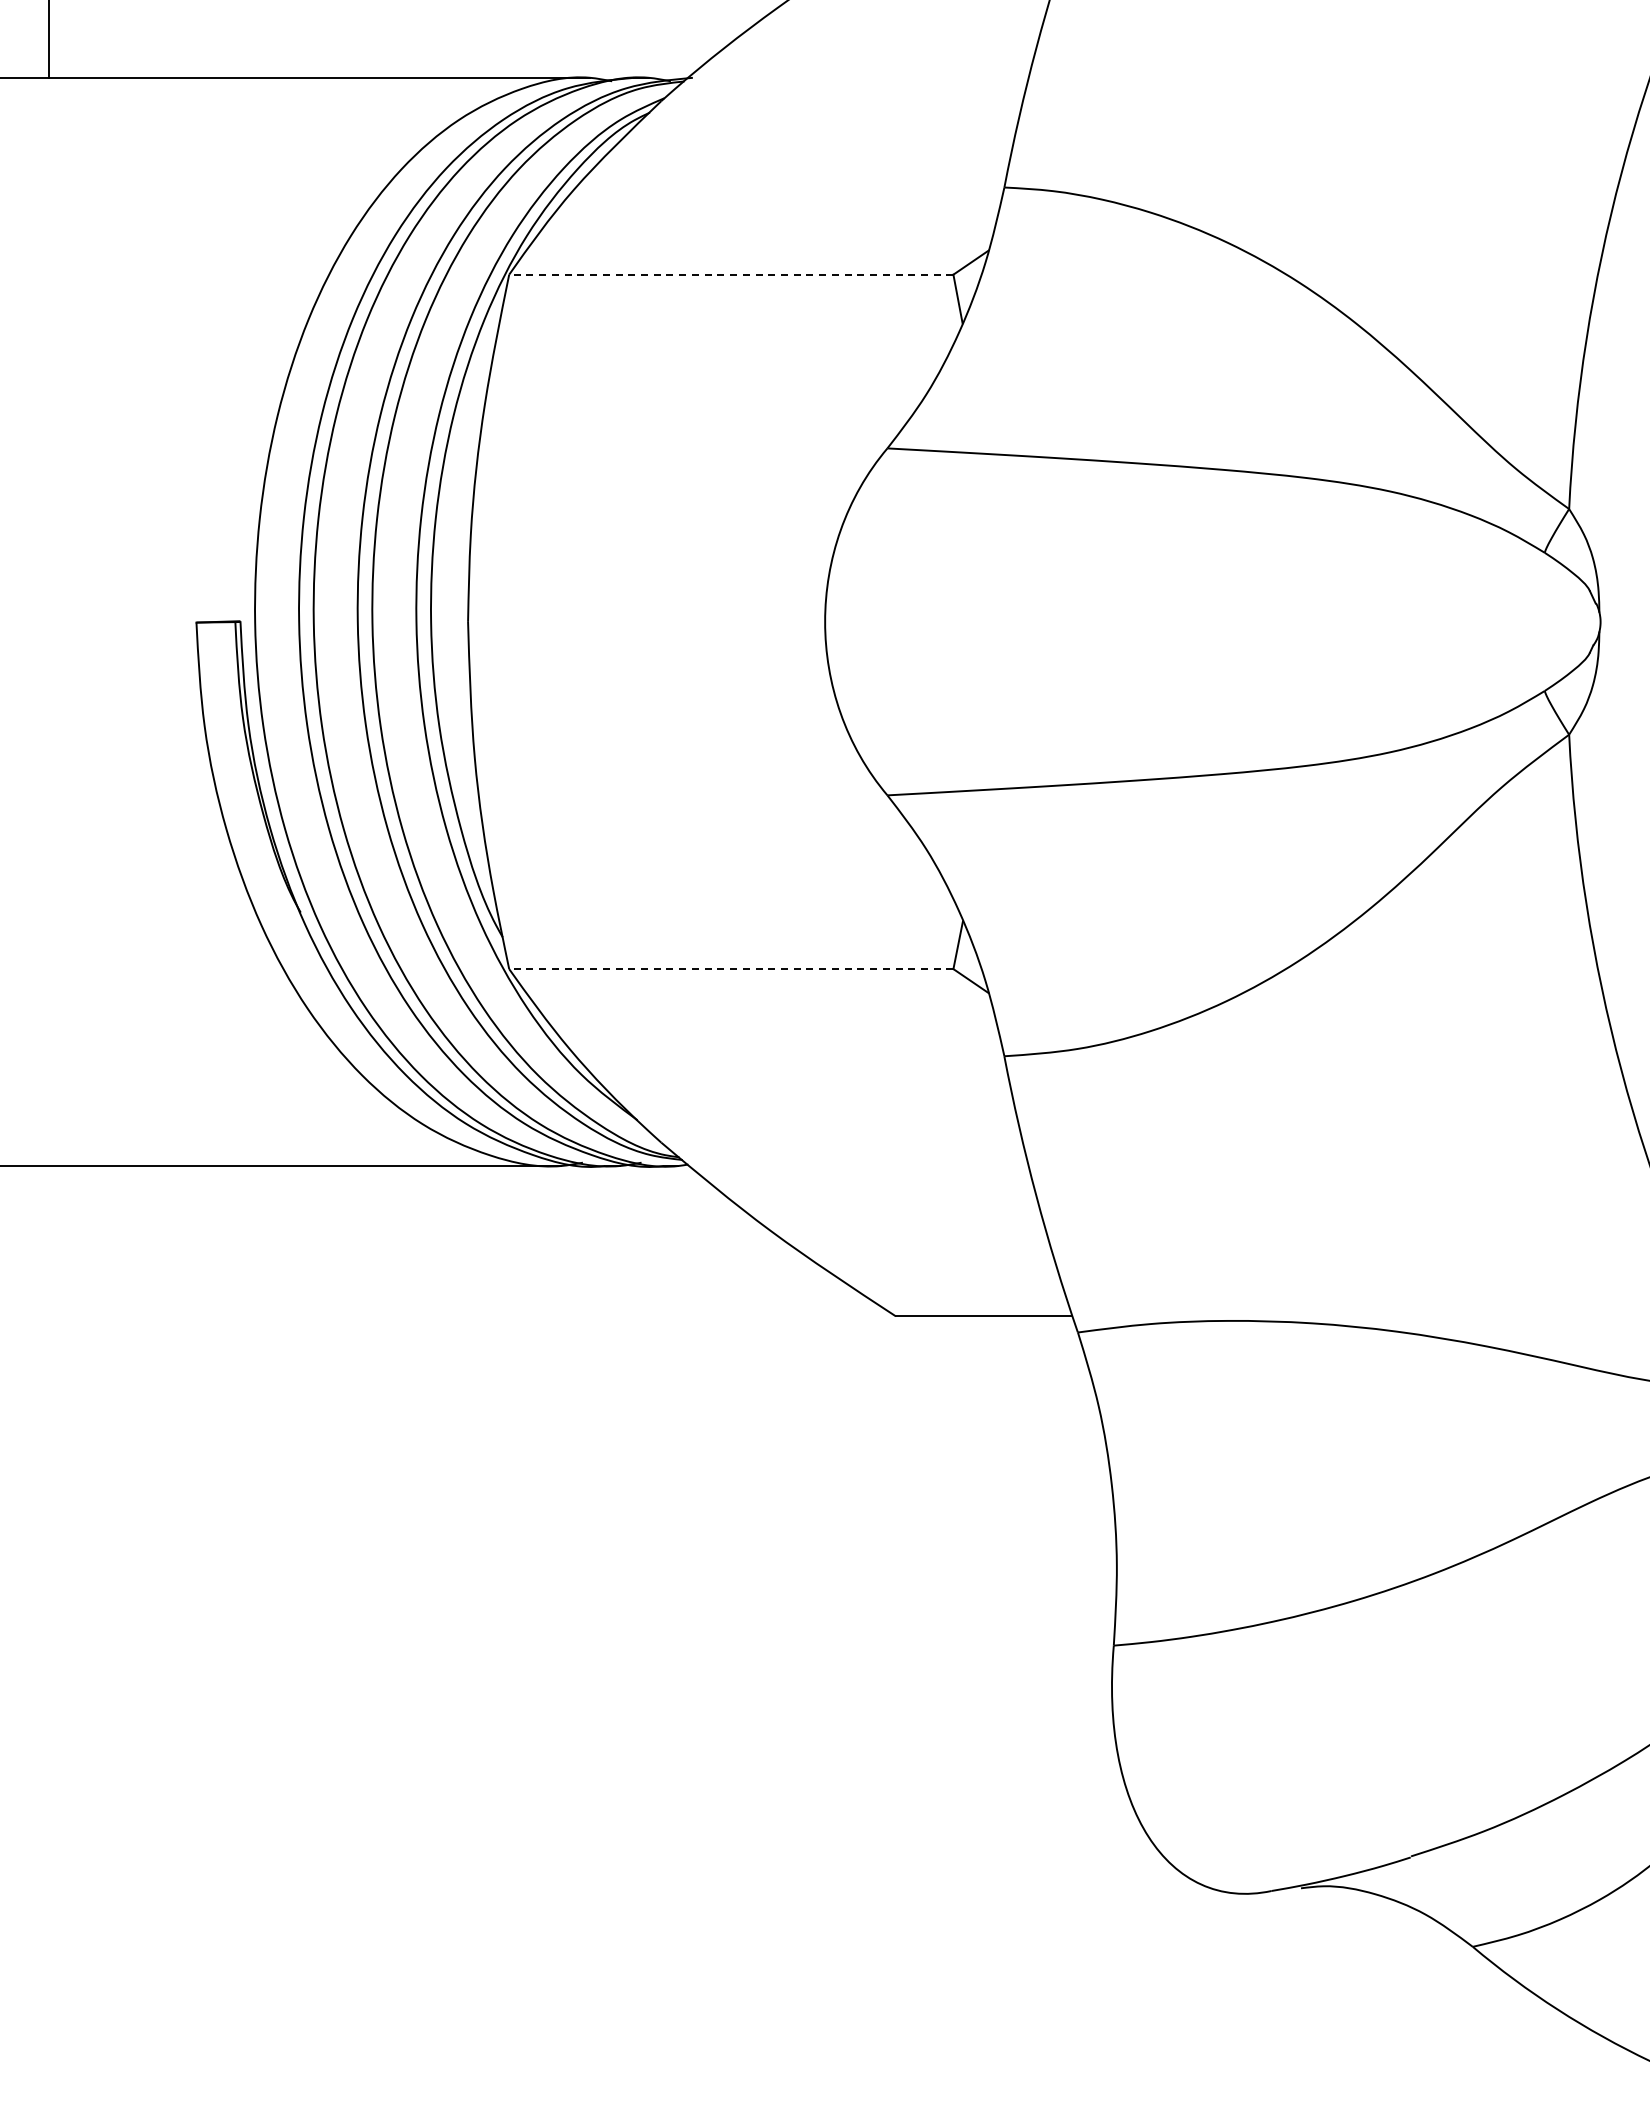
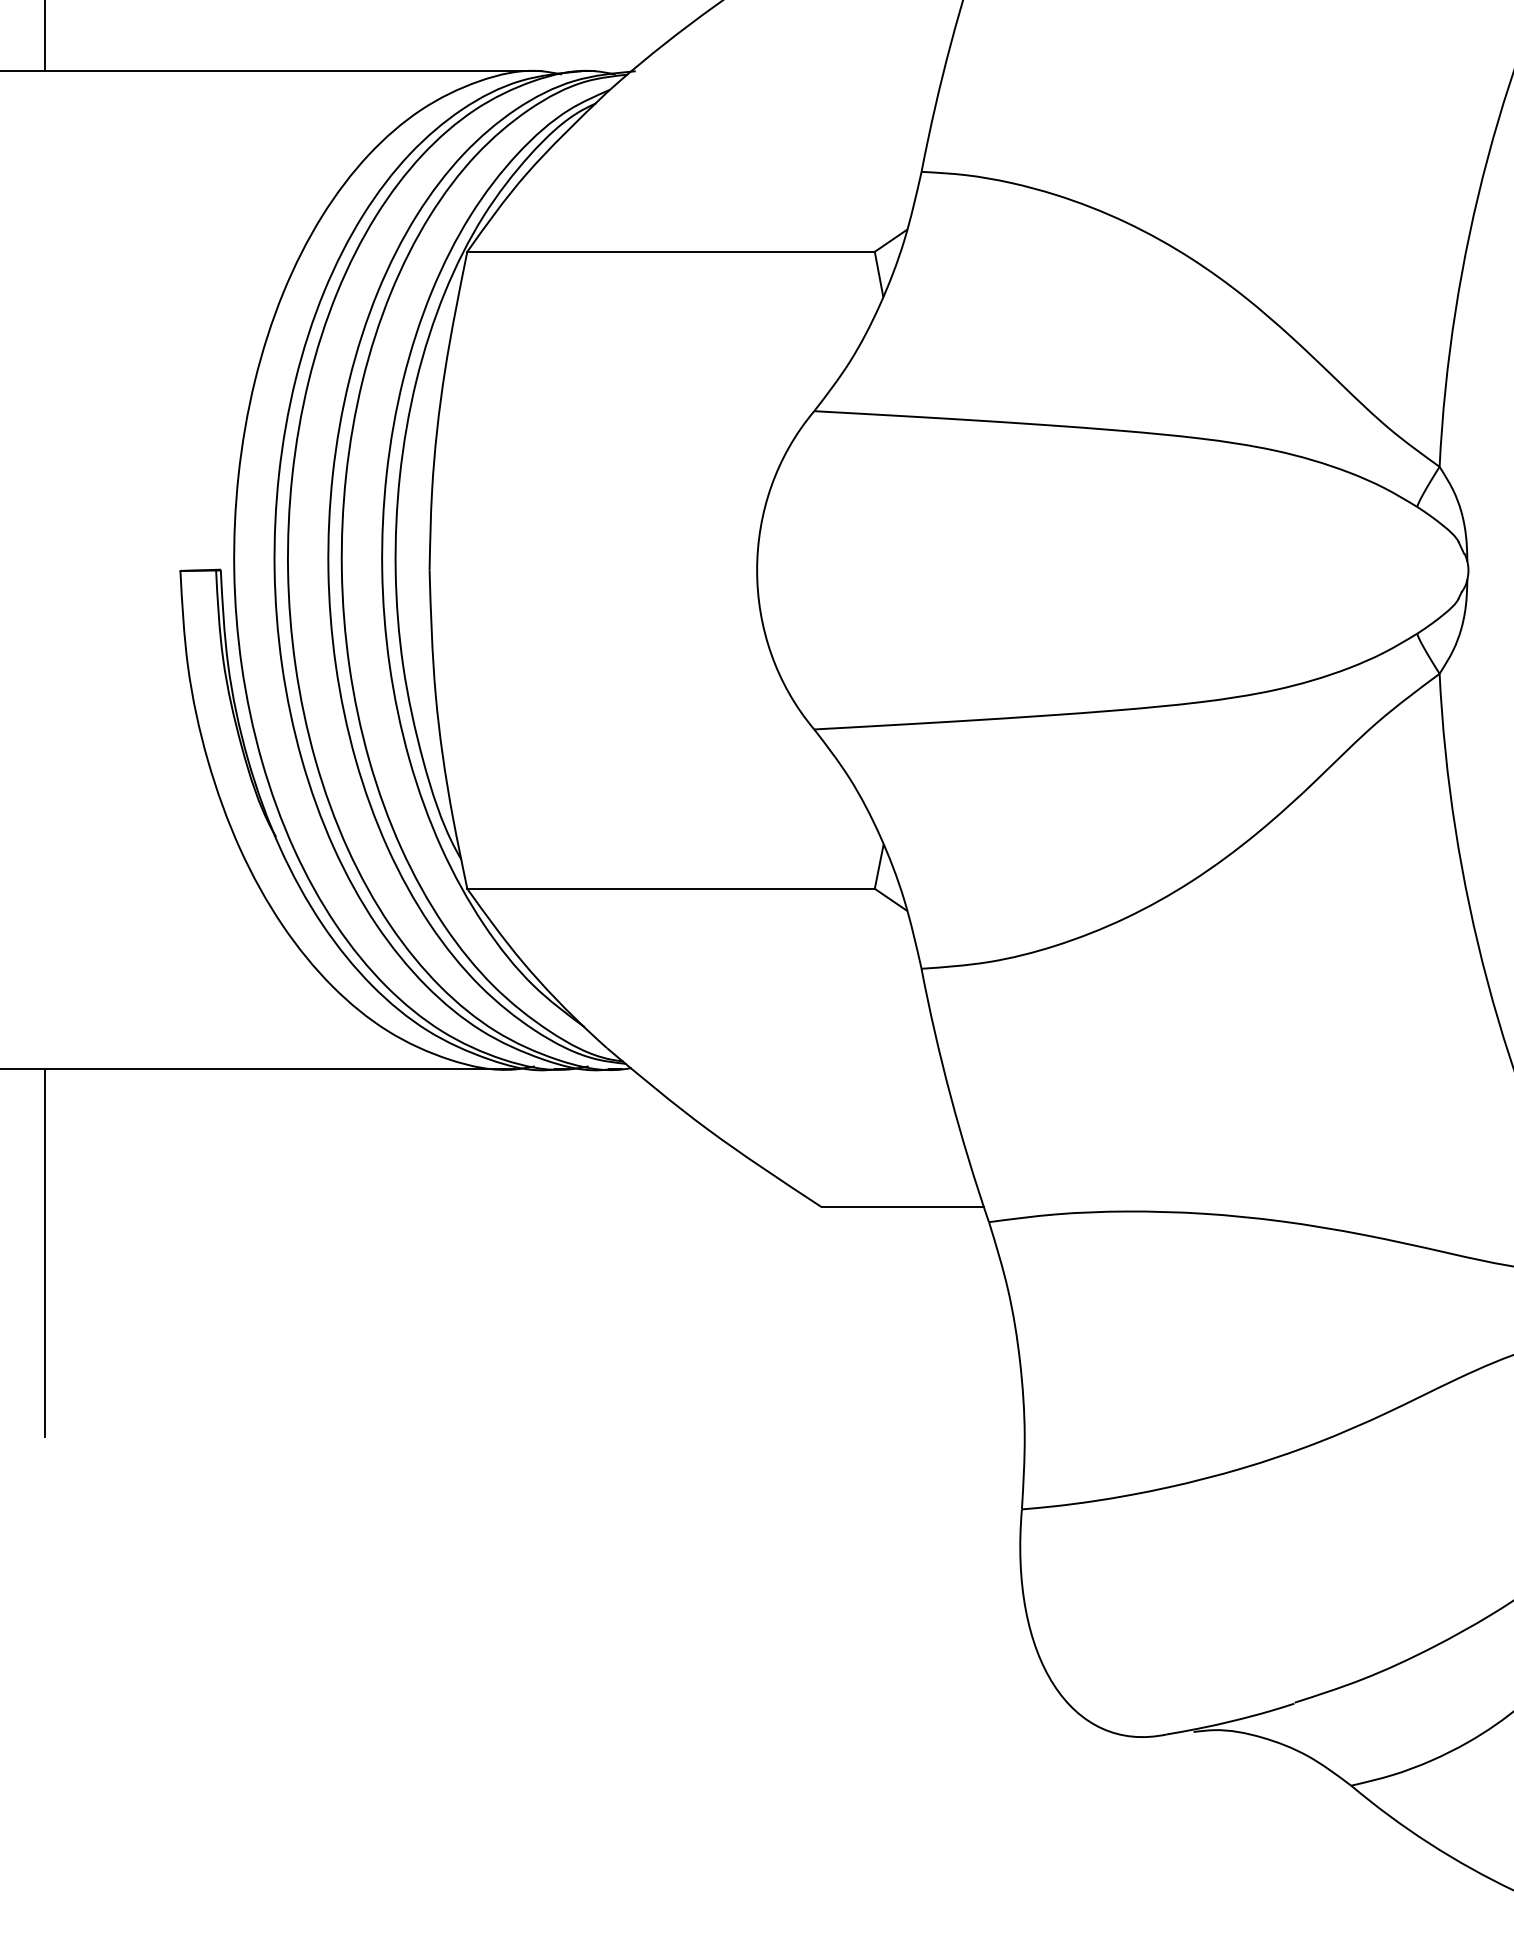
line: (730, 274) -> (670, 251), dashed -> solid
line: (730, 969) -> (670, 889), dashed -> solid
line: (49, 1366) -> (45, 1253), added

